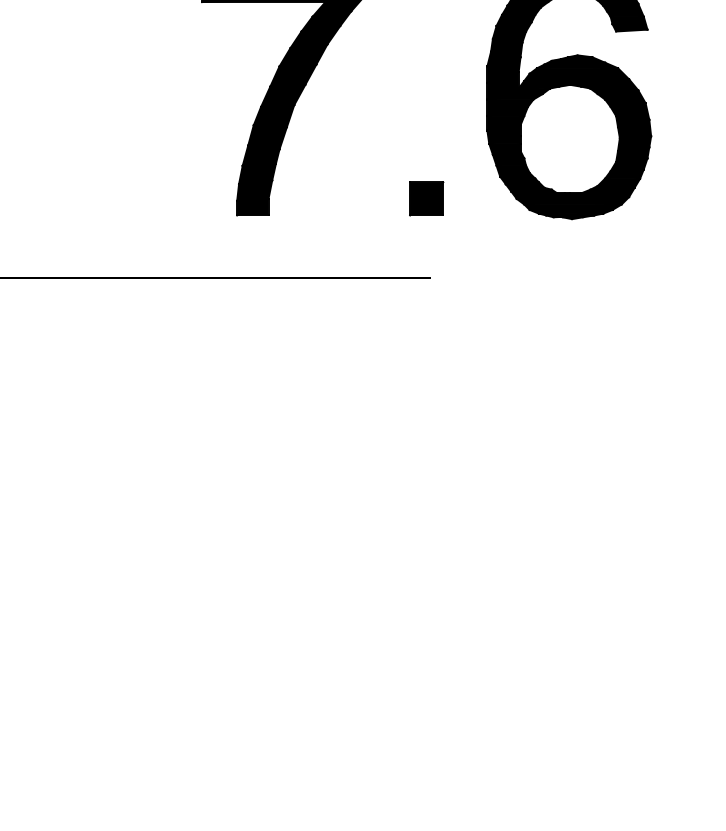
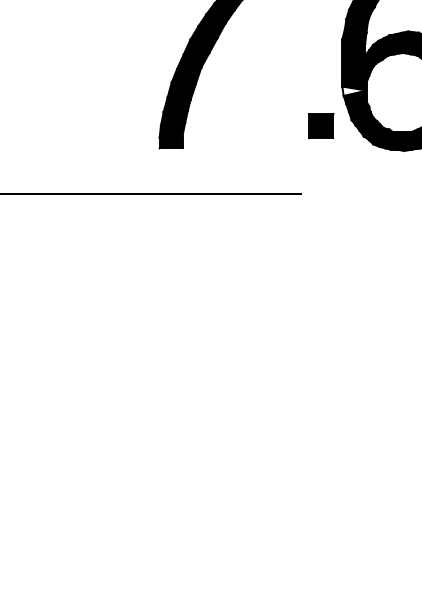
fill: (503, 136) -> (354, 90), removed
part: (426, 198) -> (321, 125), moved

